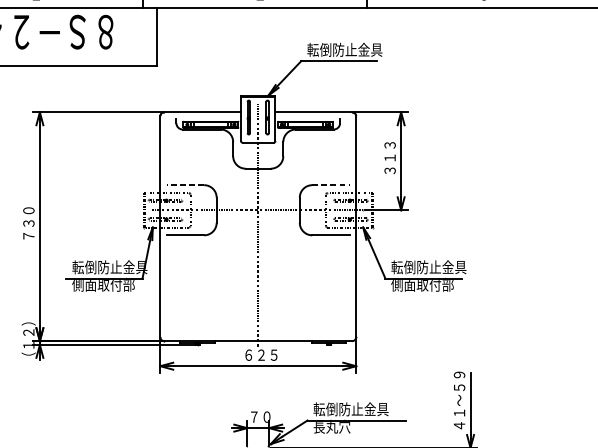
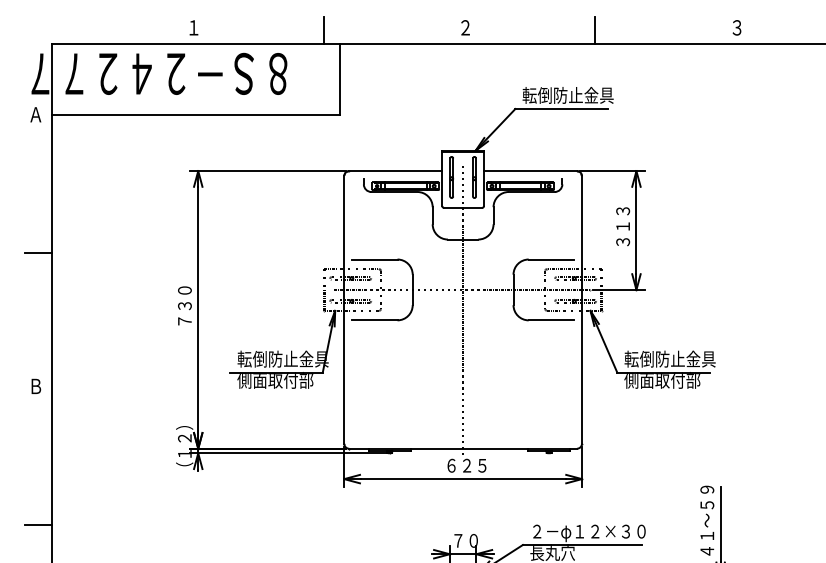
line: (185, 185) -> (374, 259), dashed -> solid
line: (331, 185) -> (551, 259), dashed -> solid
text: (360, 410) -> (587, 532), 転倒防止金具 -> ２－φ１２×３０

